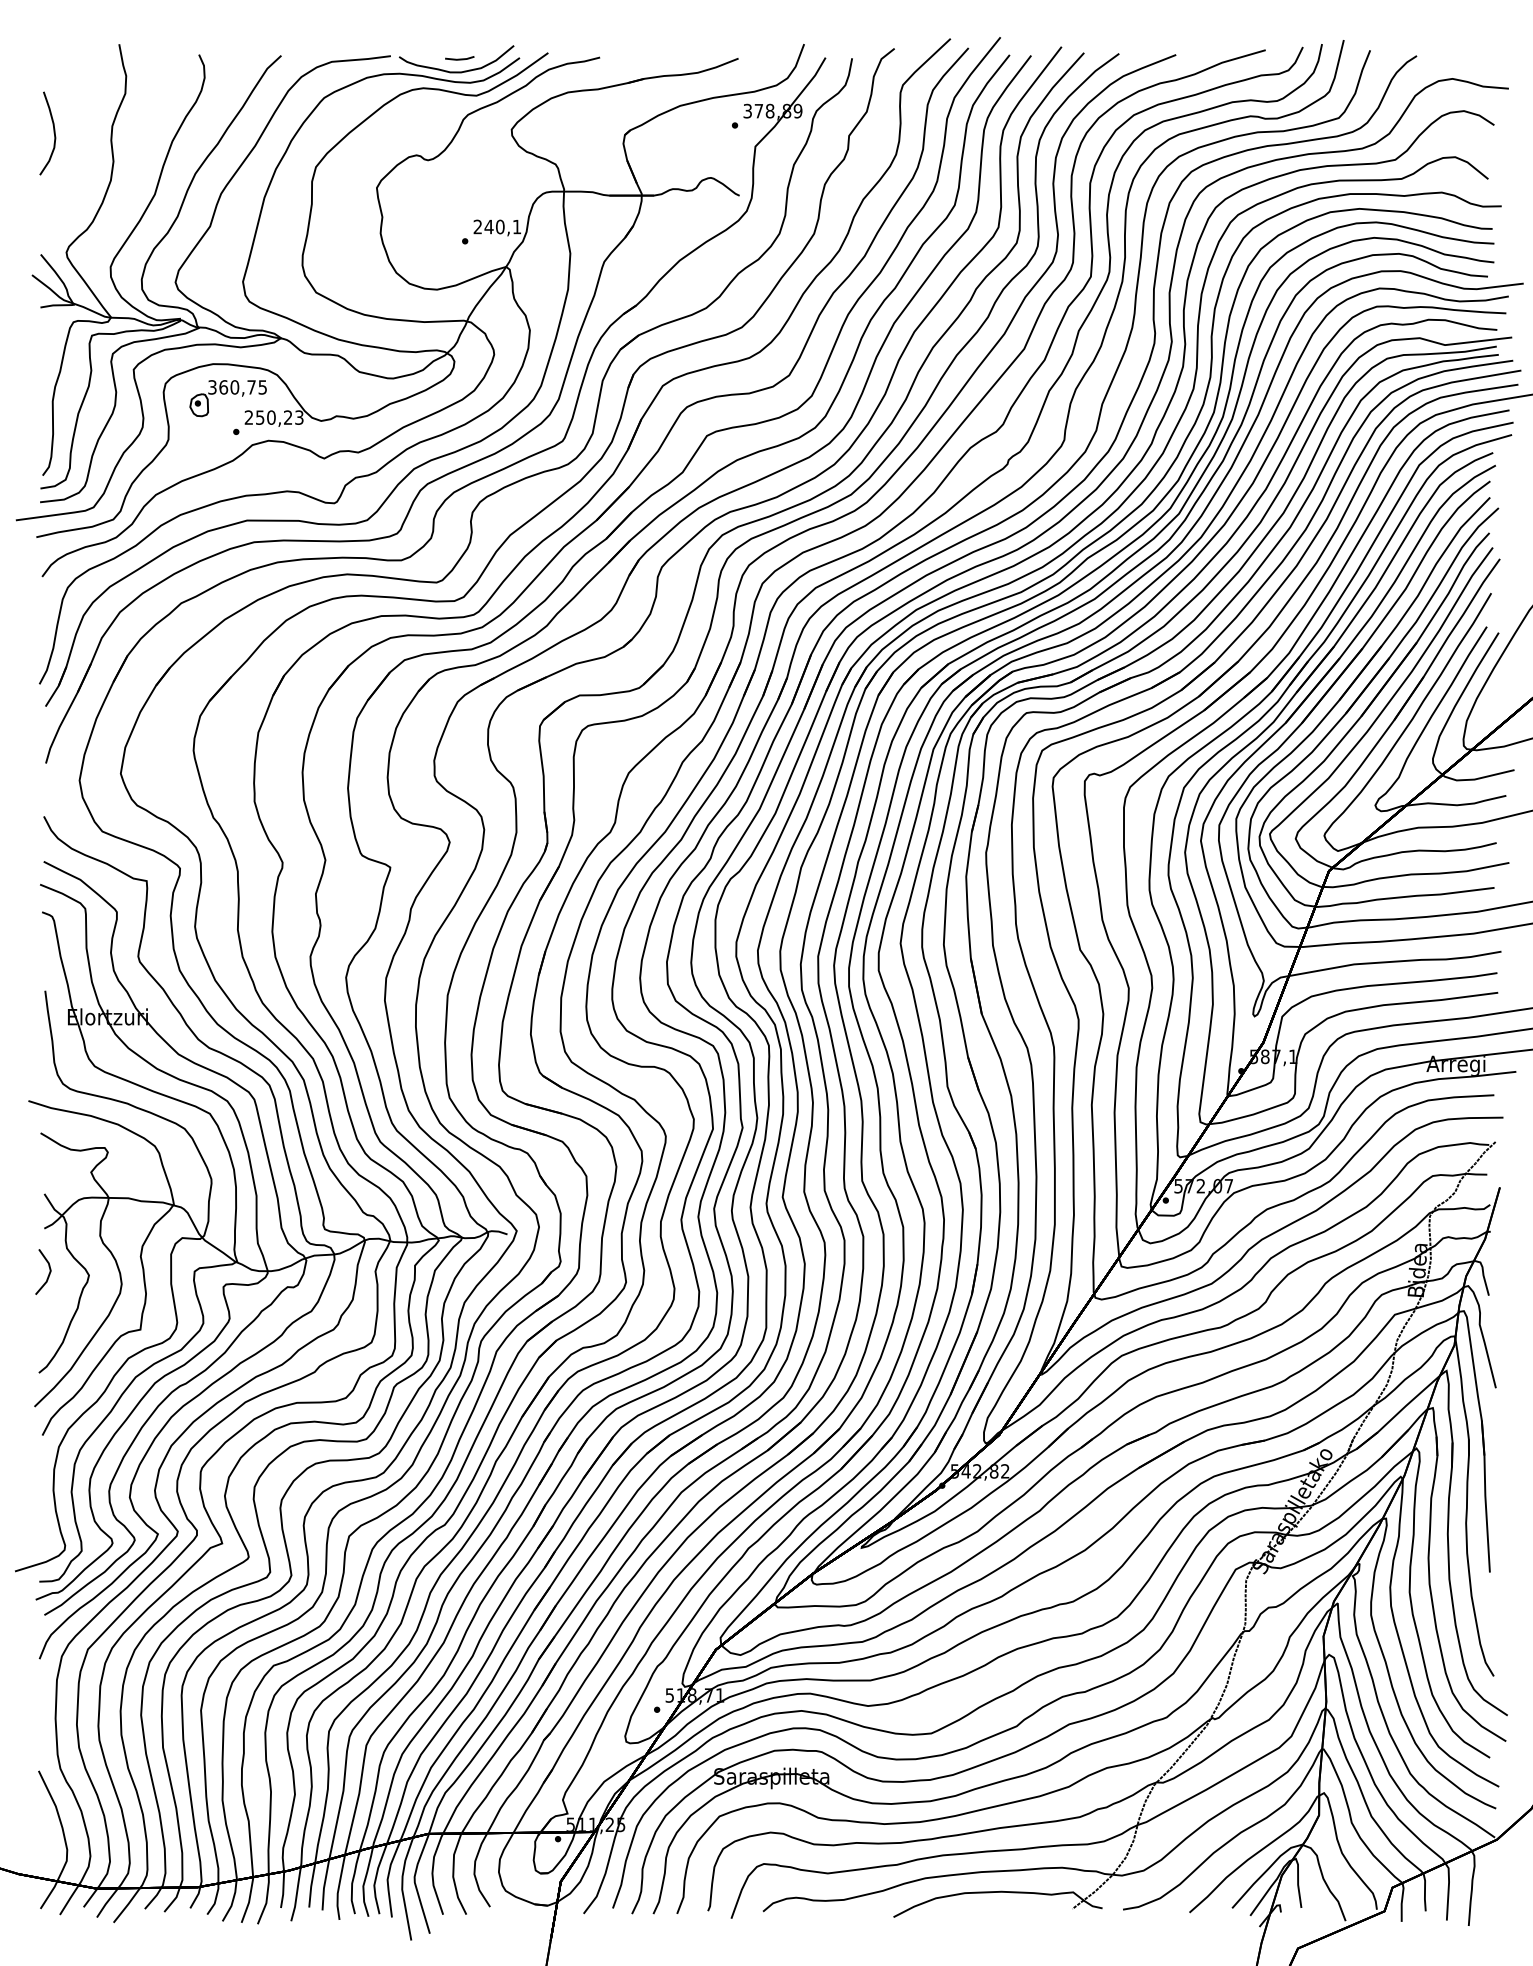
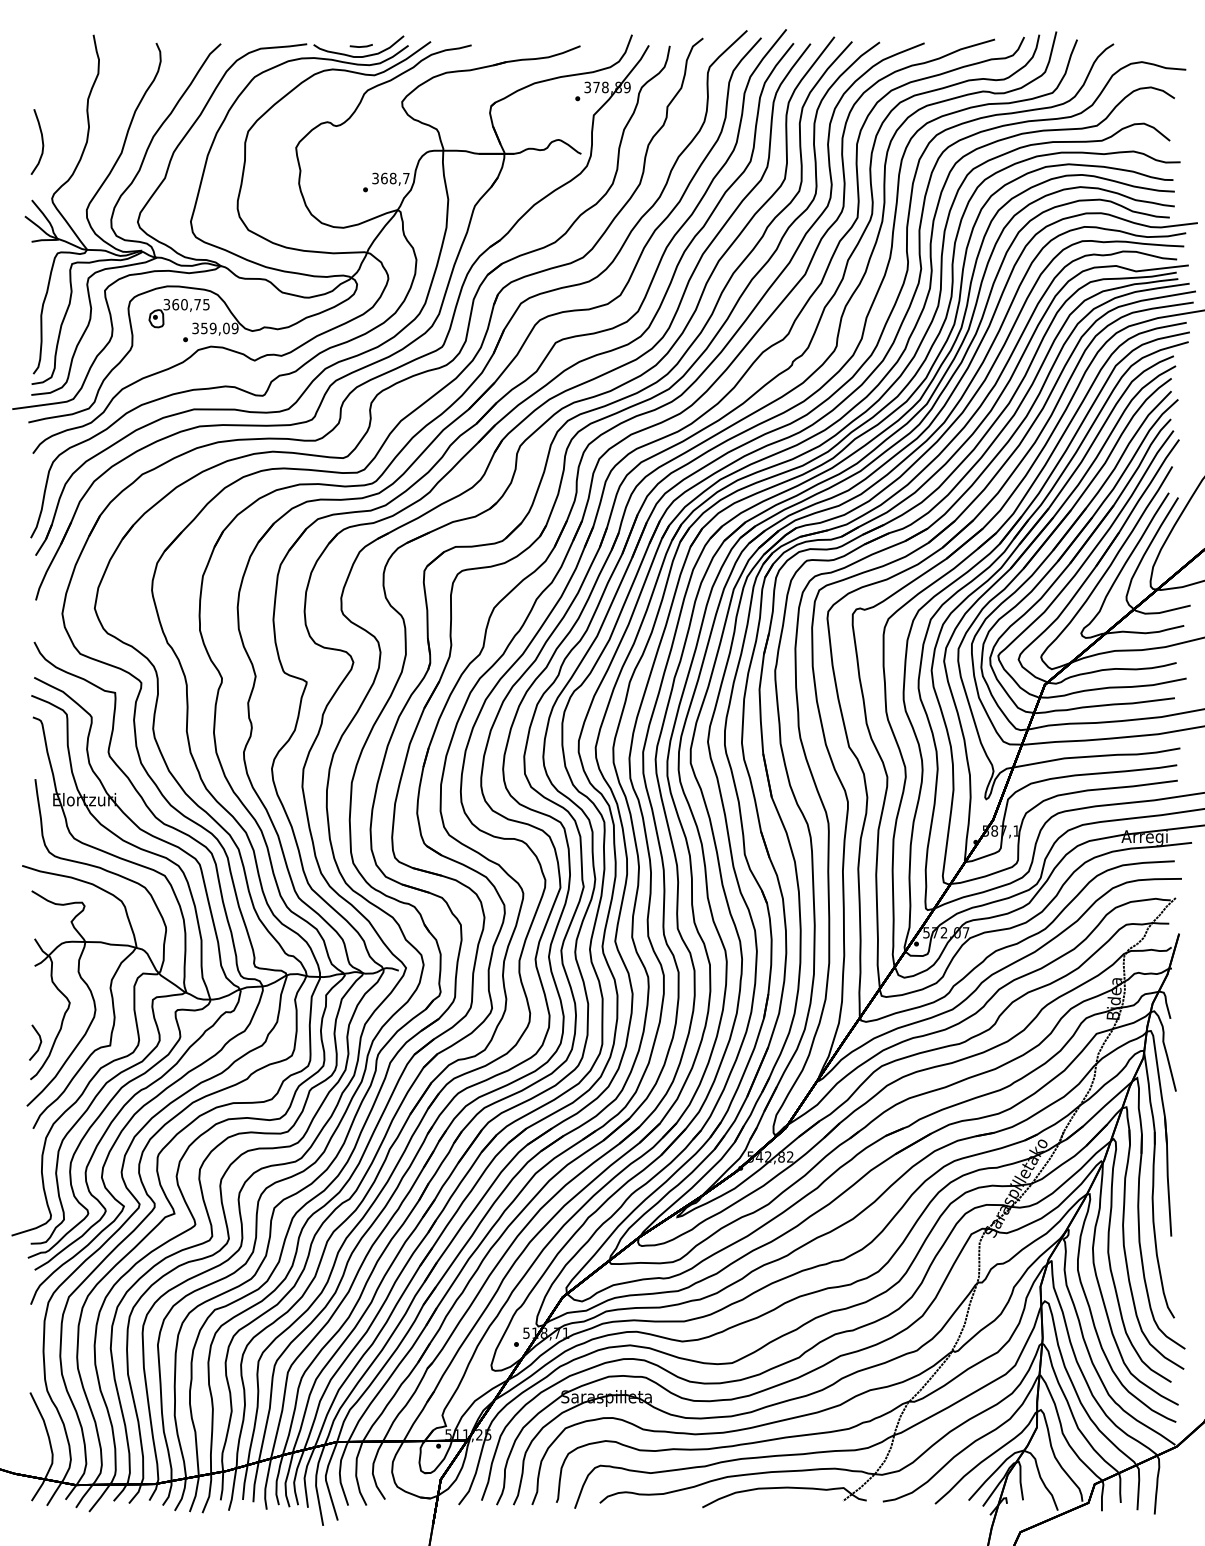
curve: (53, 133) -> (41, 141), moved
text: (497, 226) -> (390, 178), 240,1 -> 368,7
text: (273, 417) -> (214, 328), 250,23 -> 359,09
line: (48, 1273) -> (39, 1043), moved

